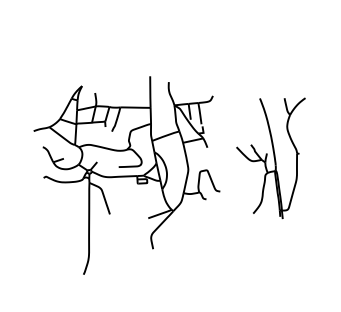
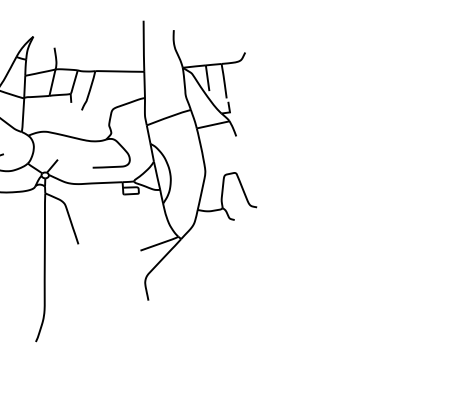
part: (270, 158) -> (338, 153), removed

